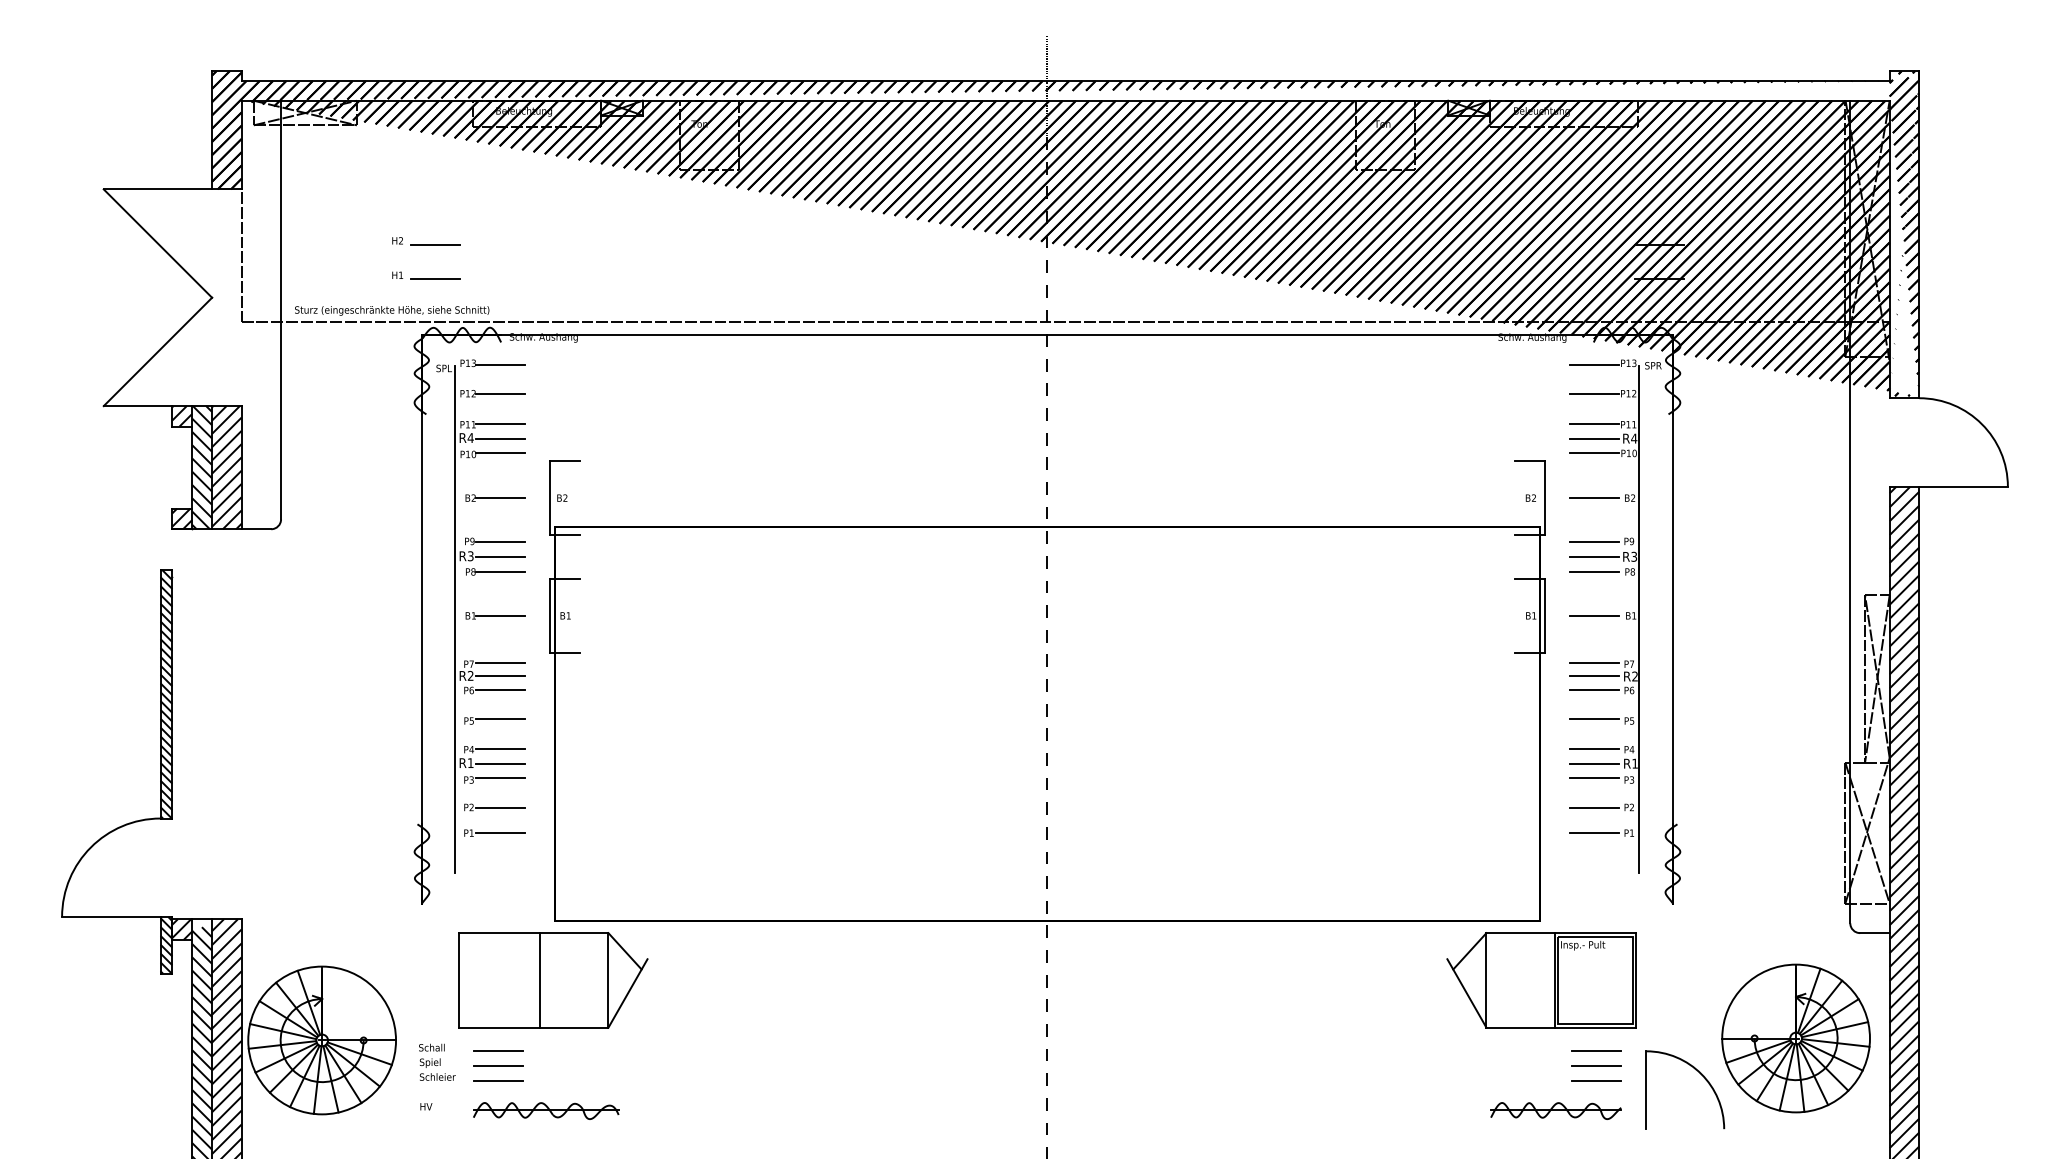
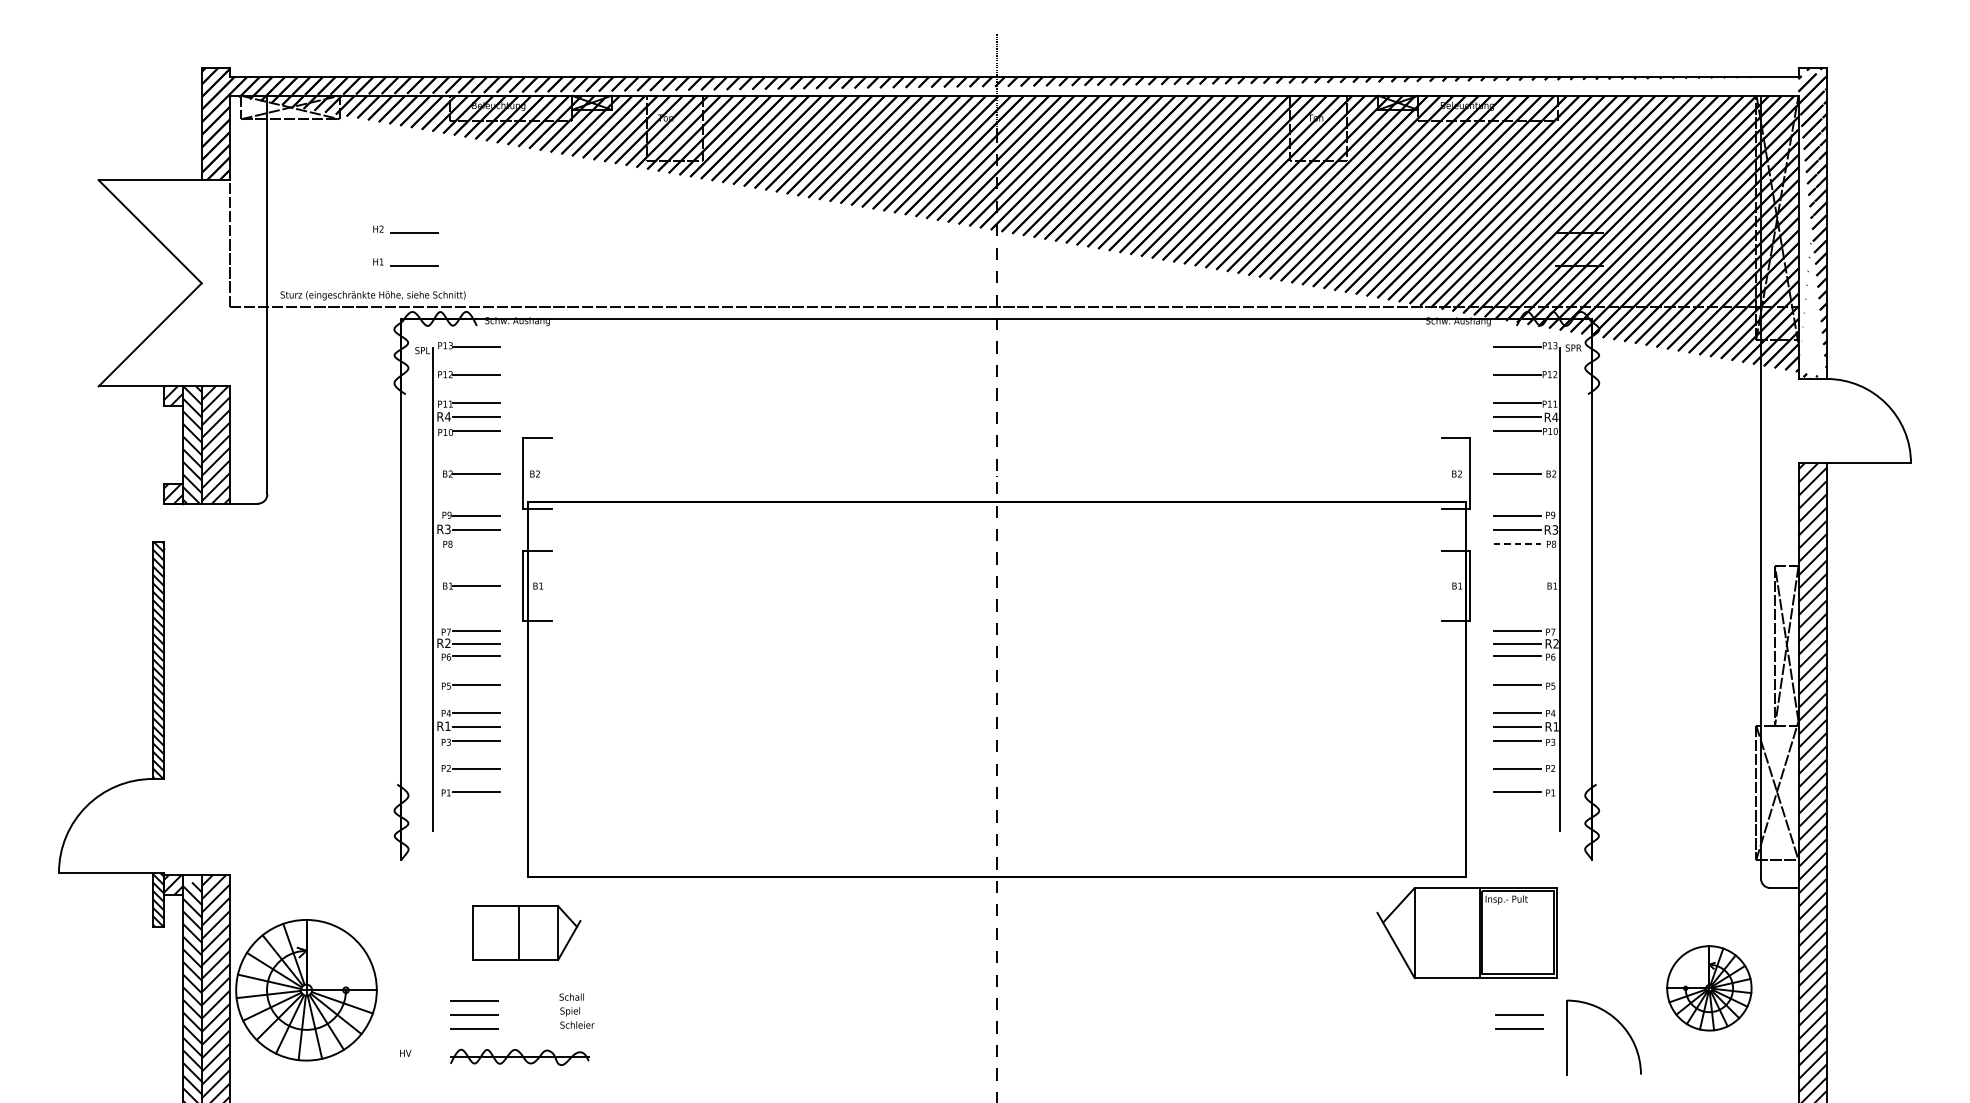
line: (500, 571) -> (476, 543), removed
line: (1594, 571) -> (1517, 543), solid -> dashed
line: (1593, 615) -> (1516, 585), removed
part: (553, 980) -> (526, 933), size x0.6
part: (1795, 1038) -> (1708, 988), size x0.6
line: (1596, 1051) -> (1519, 1000), removed
text: (437, 1061) -> (577, 1010), moved
part: (1555, 1110) -> (1480, 1056), removed

